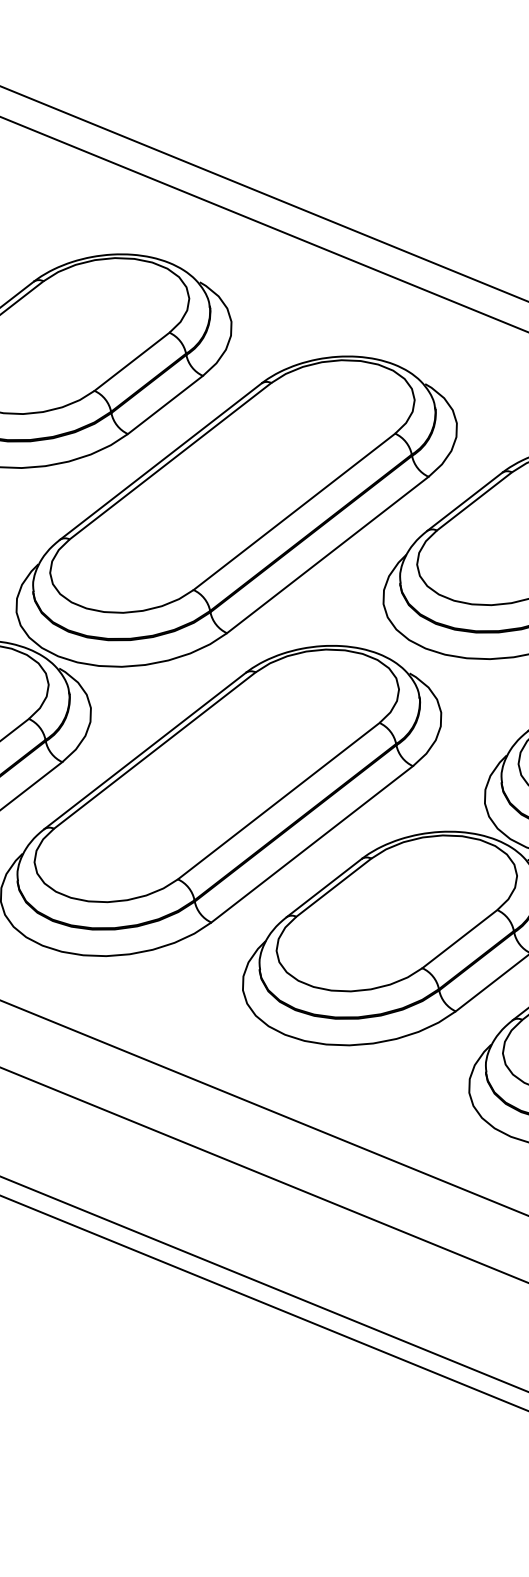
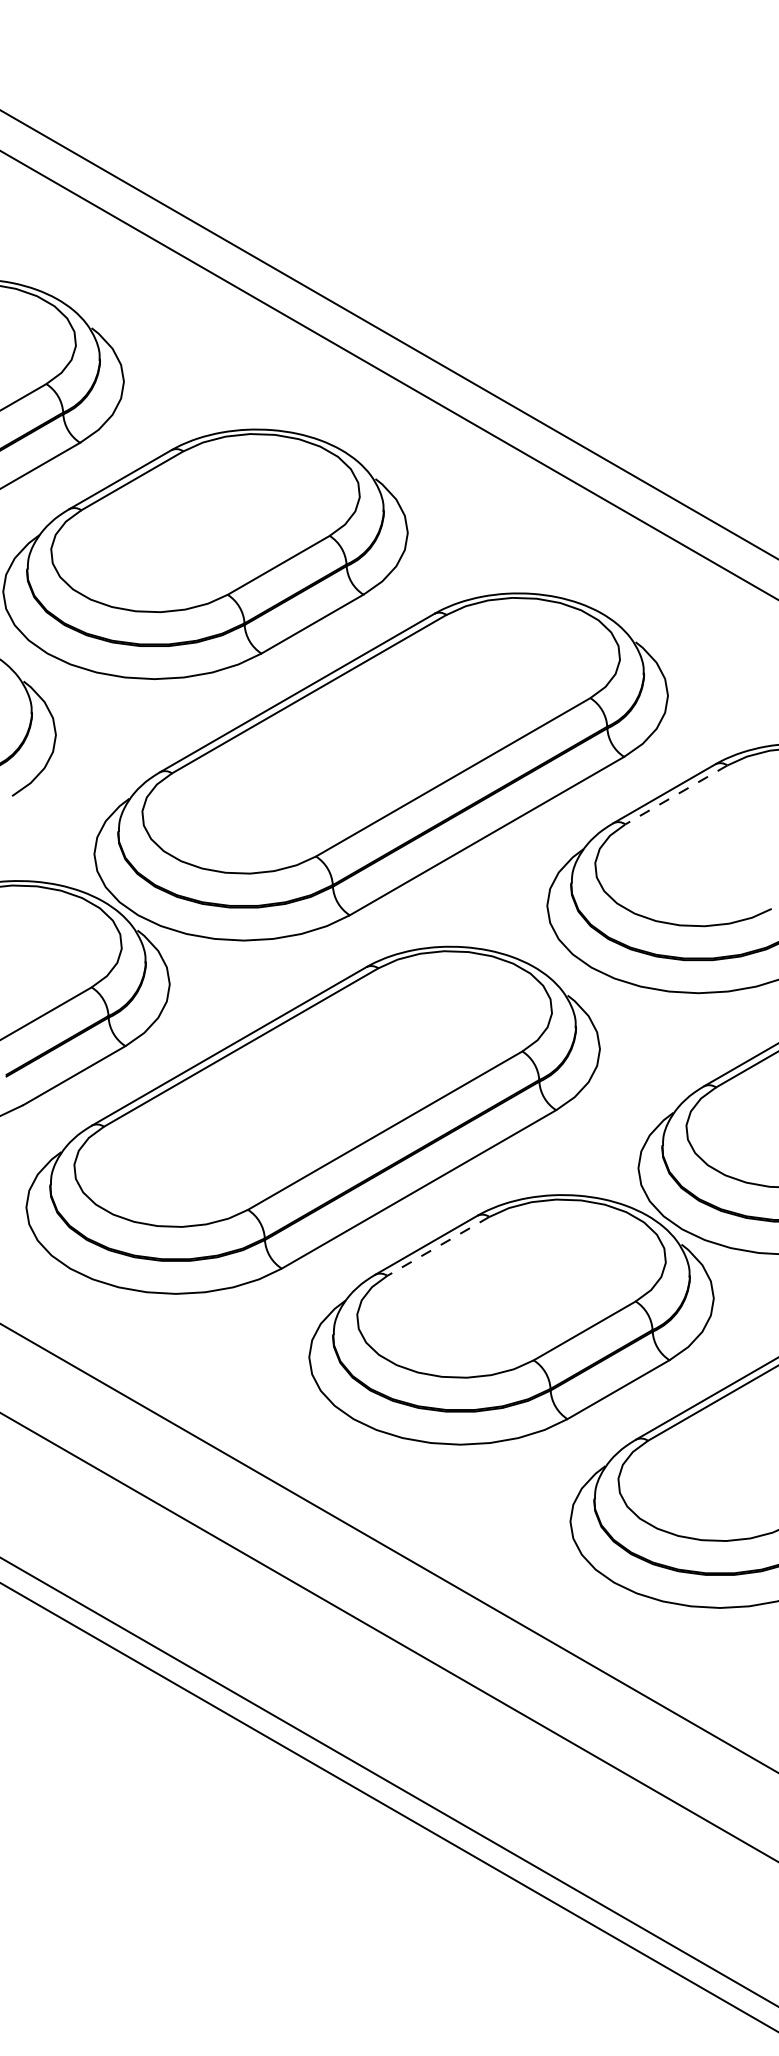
line: (474, 501) -> (676, 794), solid -> dashed
line: (333, 887) -> (438, 1246), solid -> dashed

